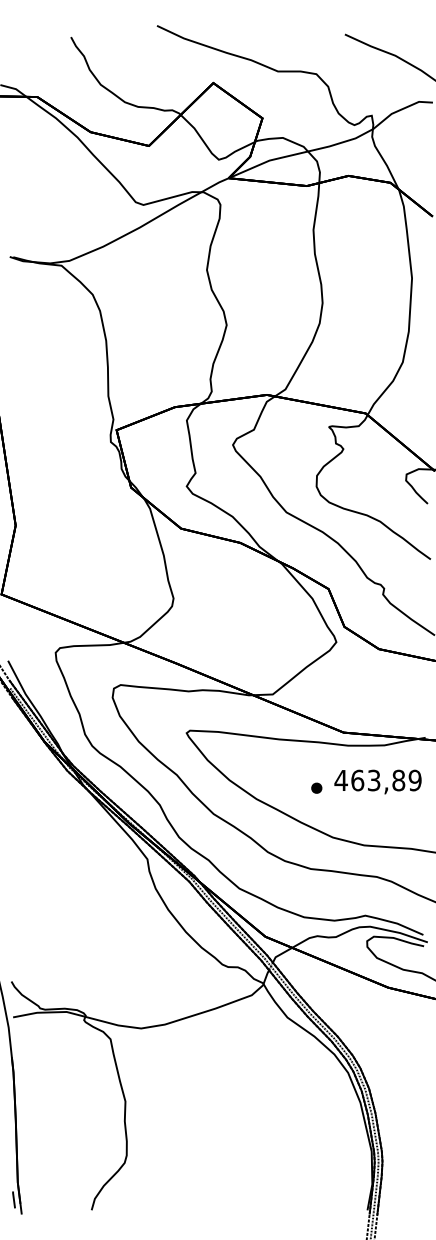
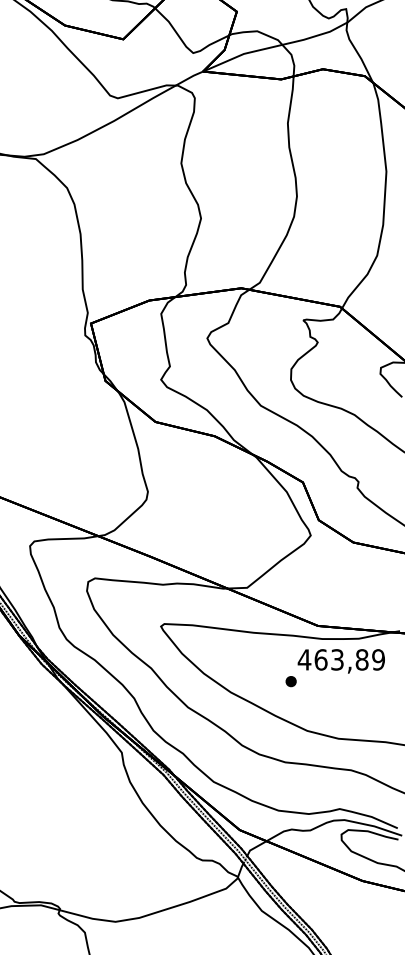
text: (377, 781) -> (340, 660), moved

